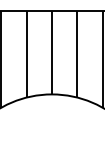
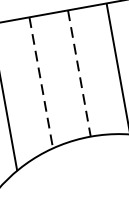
line: (51, 53) -> (78, 74), solid -> dashed
line: (26, 55) -> (41, 84), solid -> dashed

